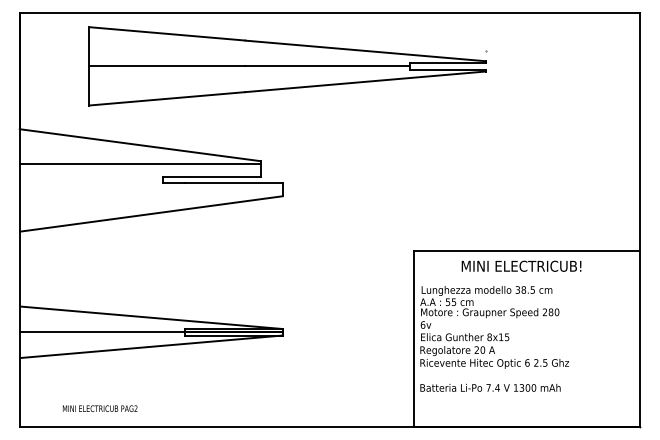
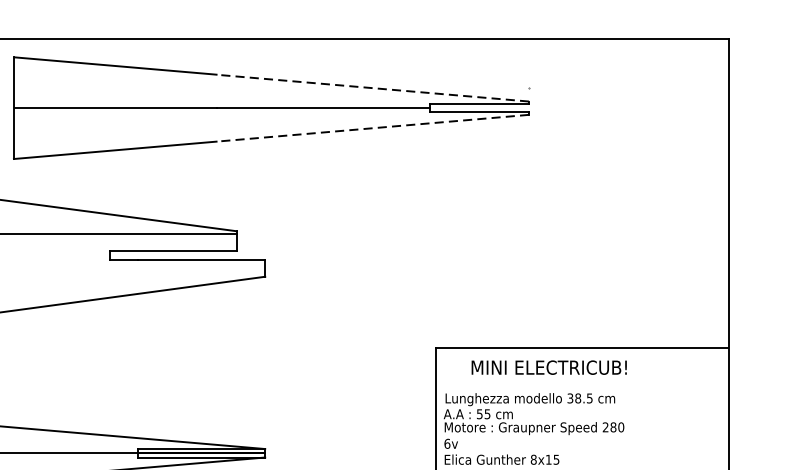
line: (365, 50) -> (372, 87), solid -> dashed
line: (365, 81) -> (372, 127), solid -> dashed
text: (521, 265) -> (549, 366), moved

